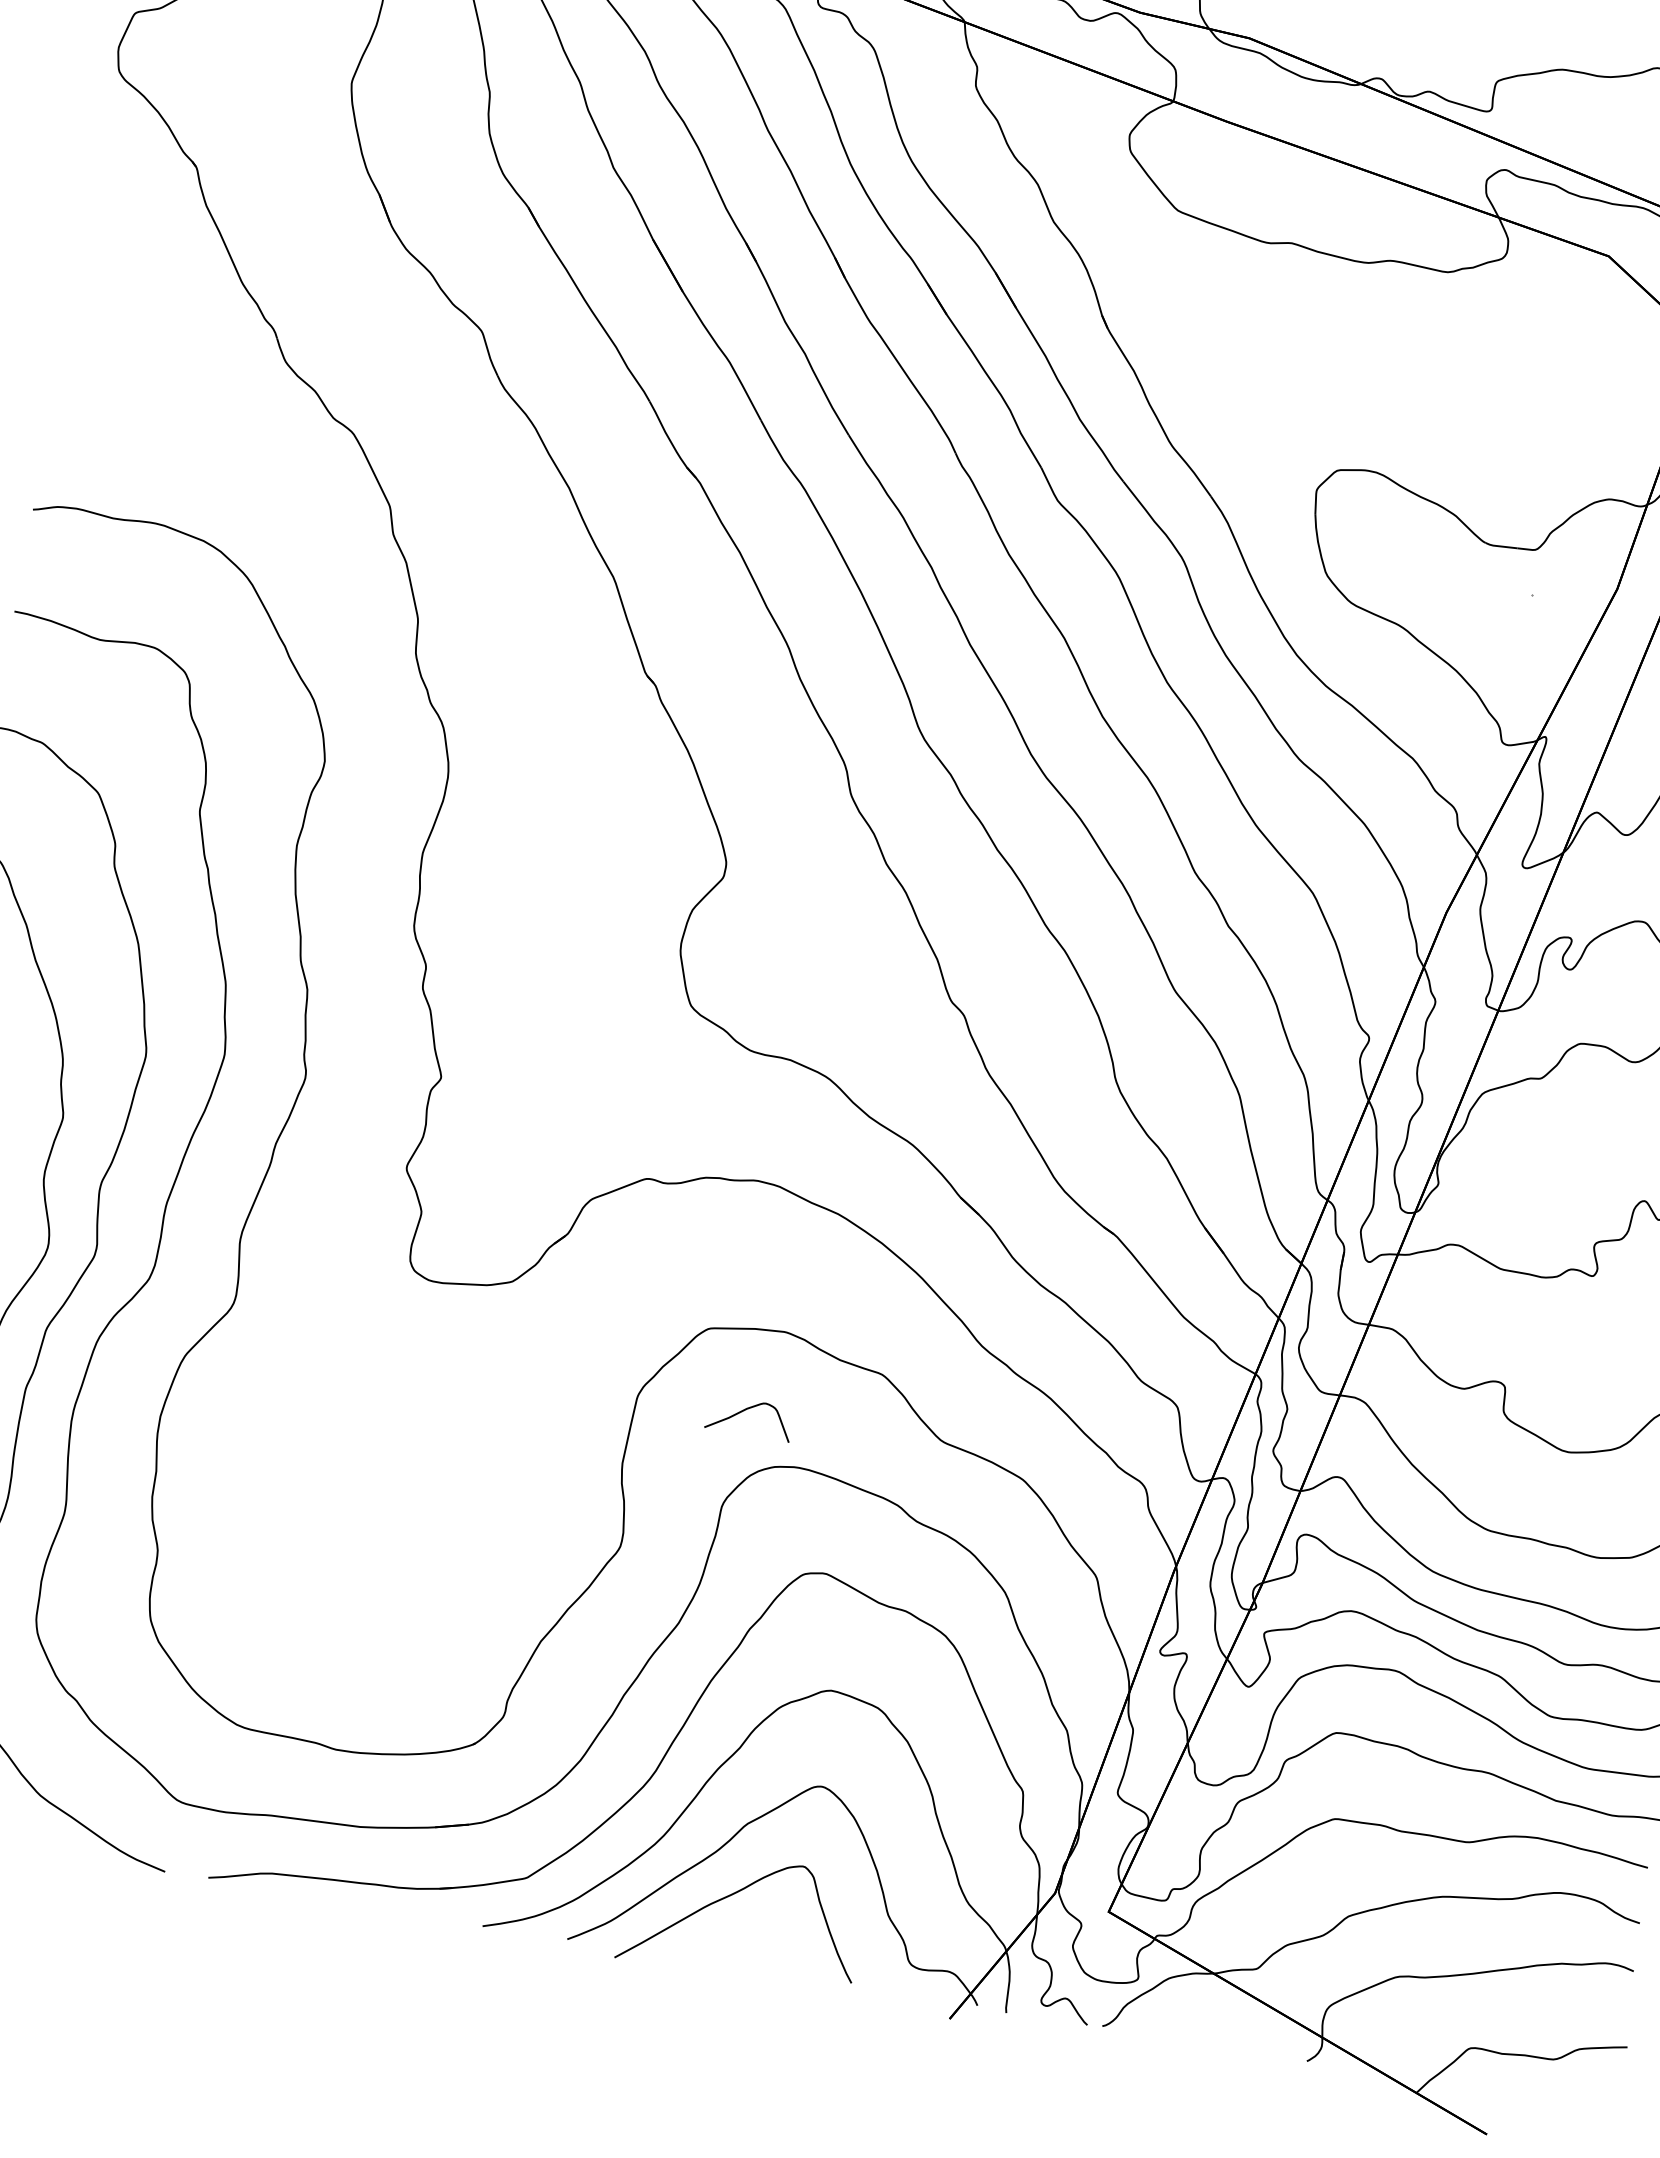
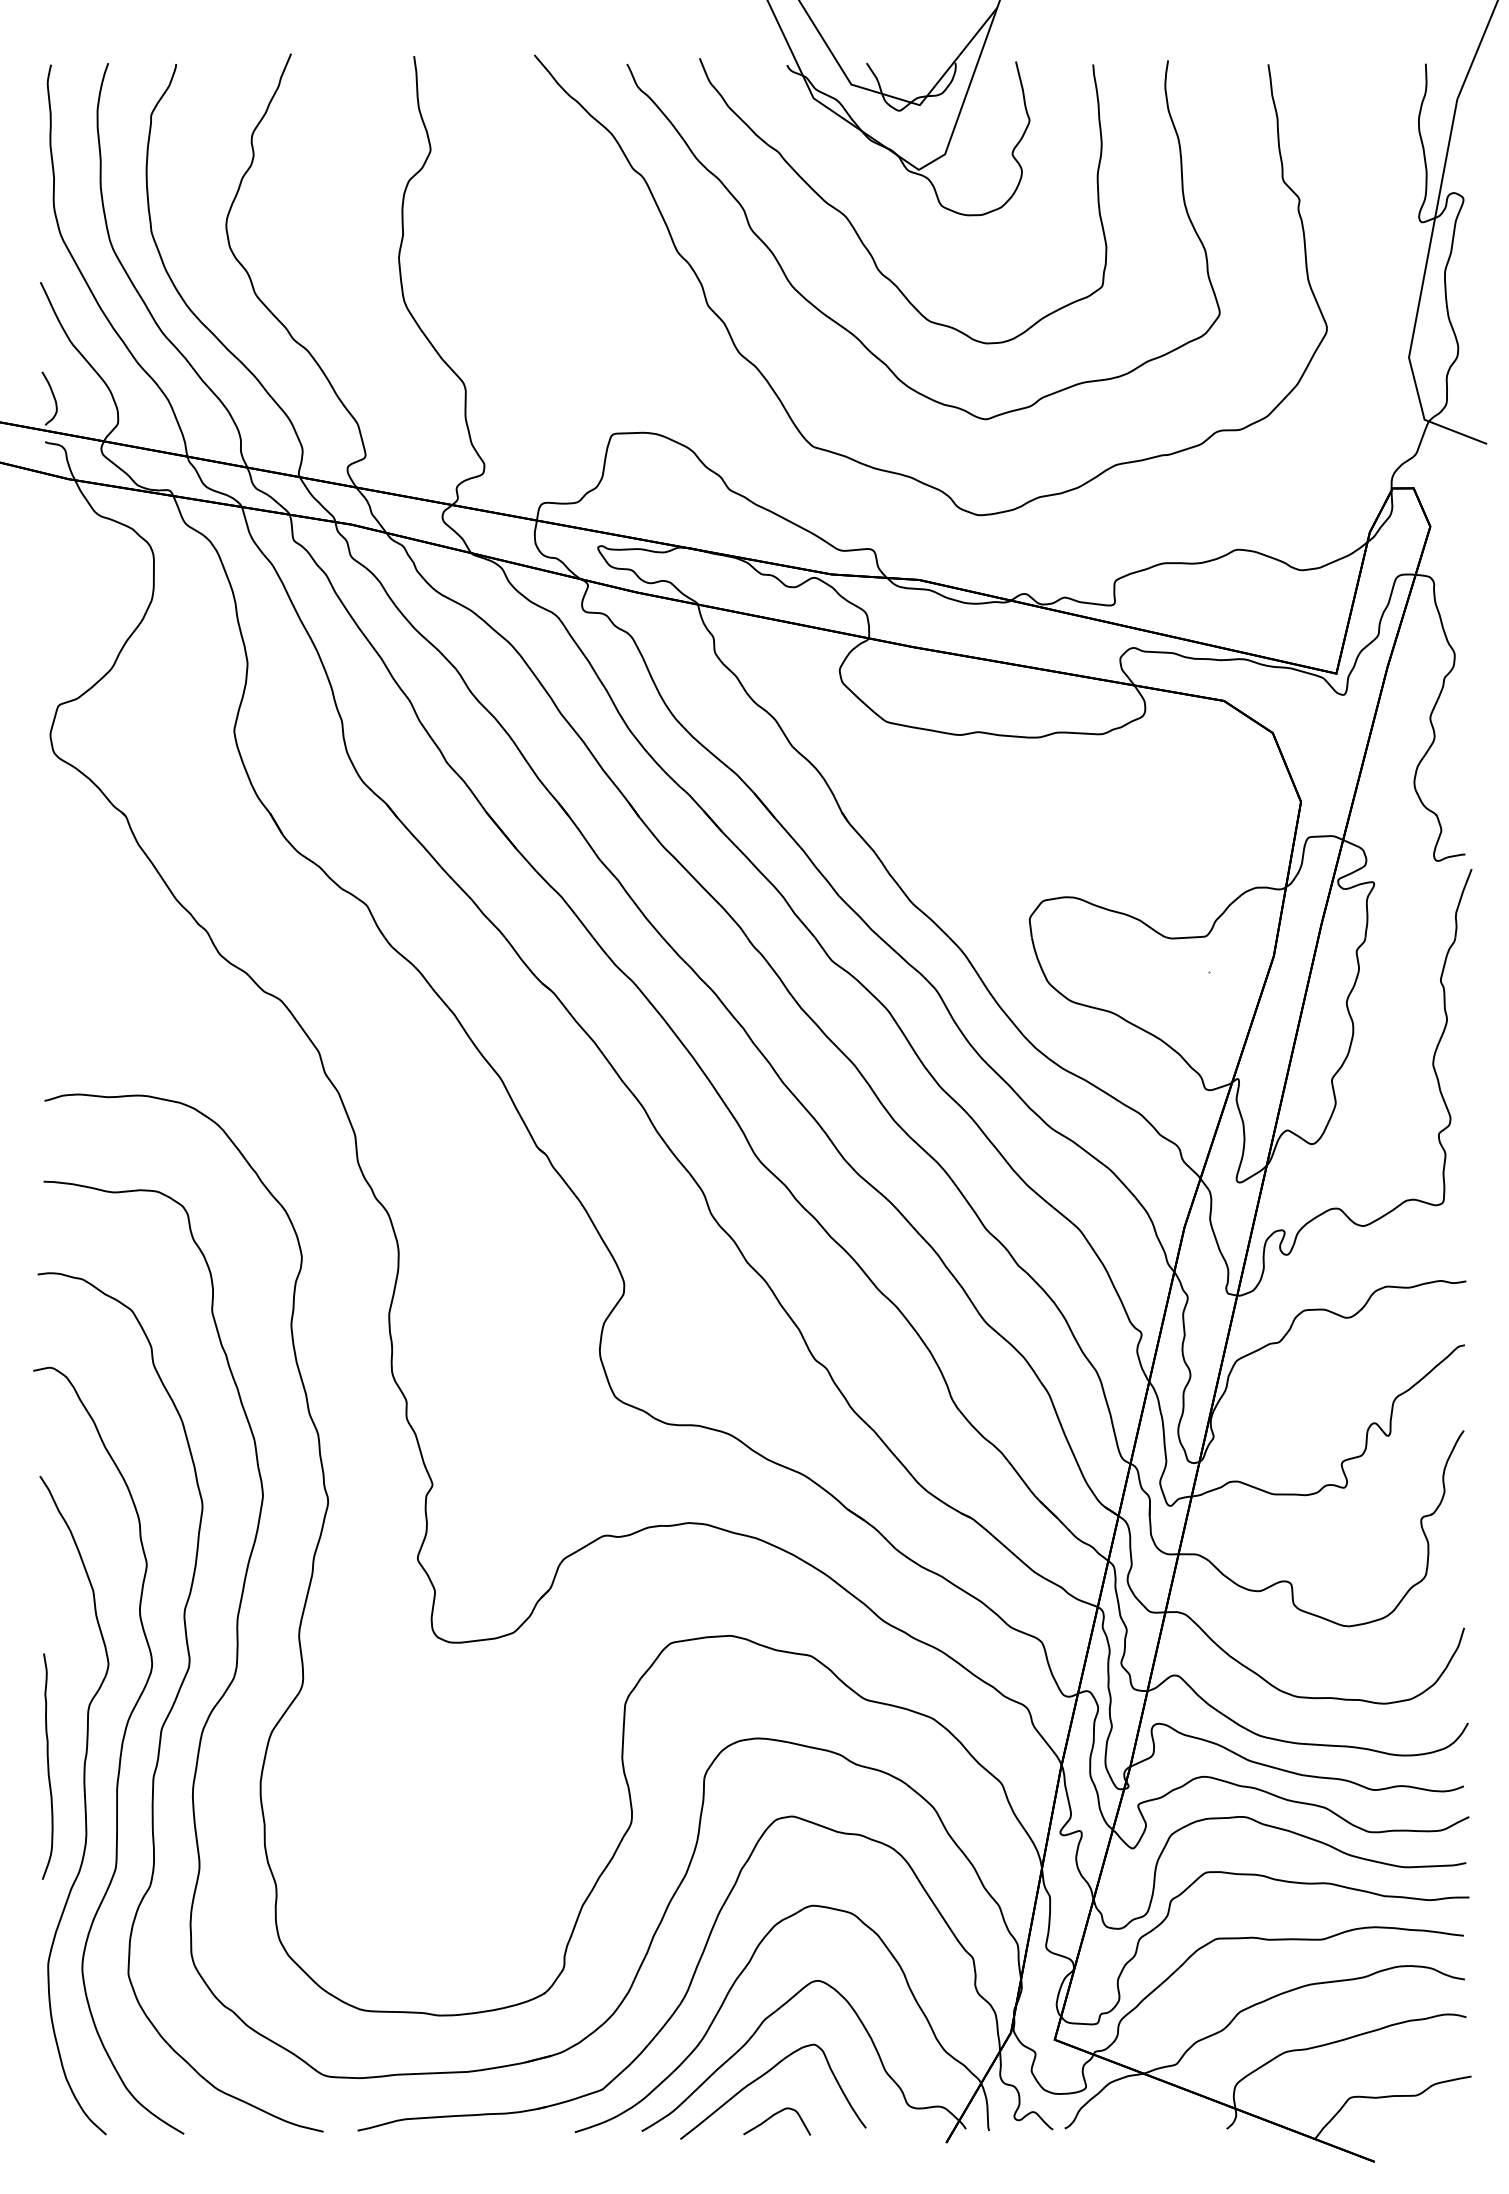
curve: (746, 1410) -> (773, 2116), moved

